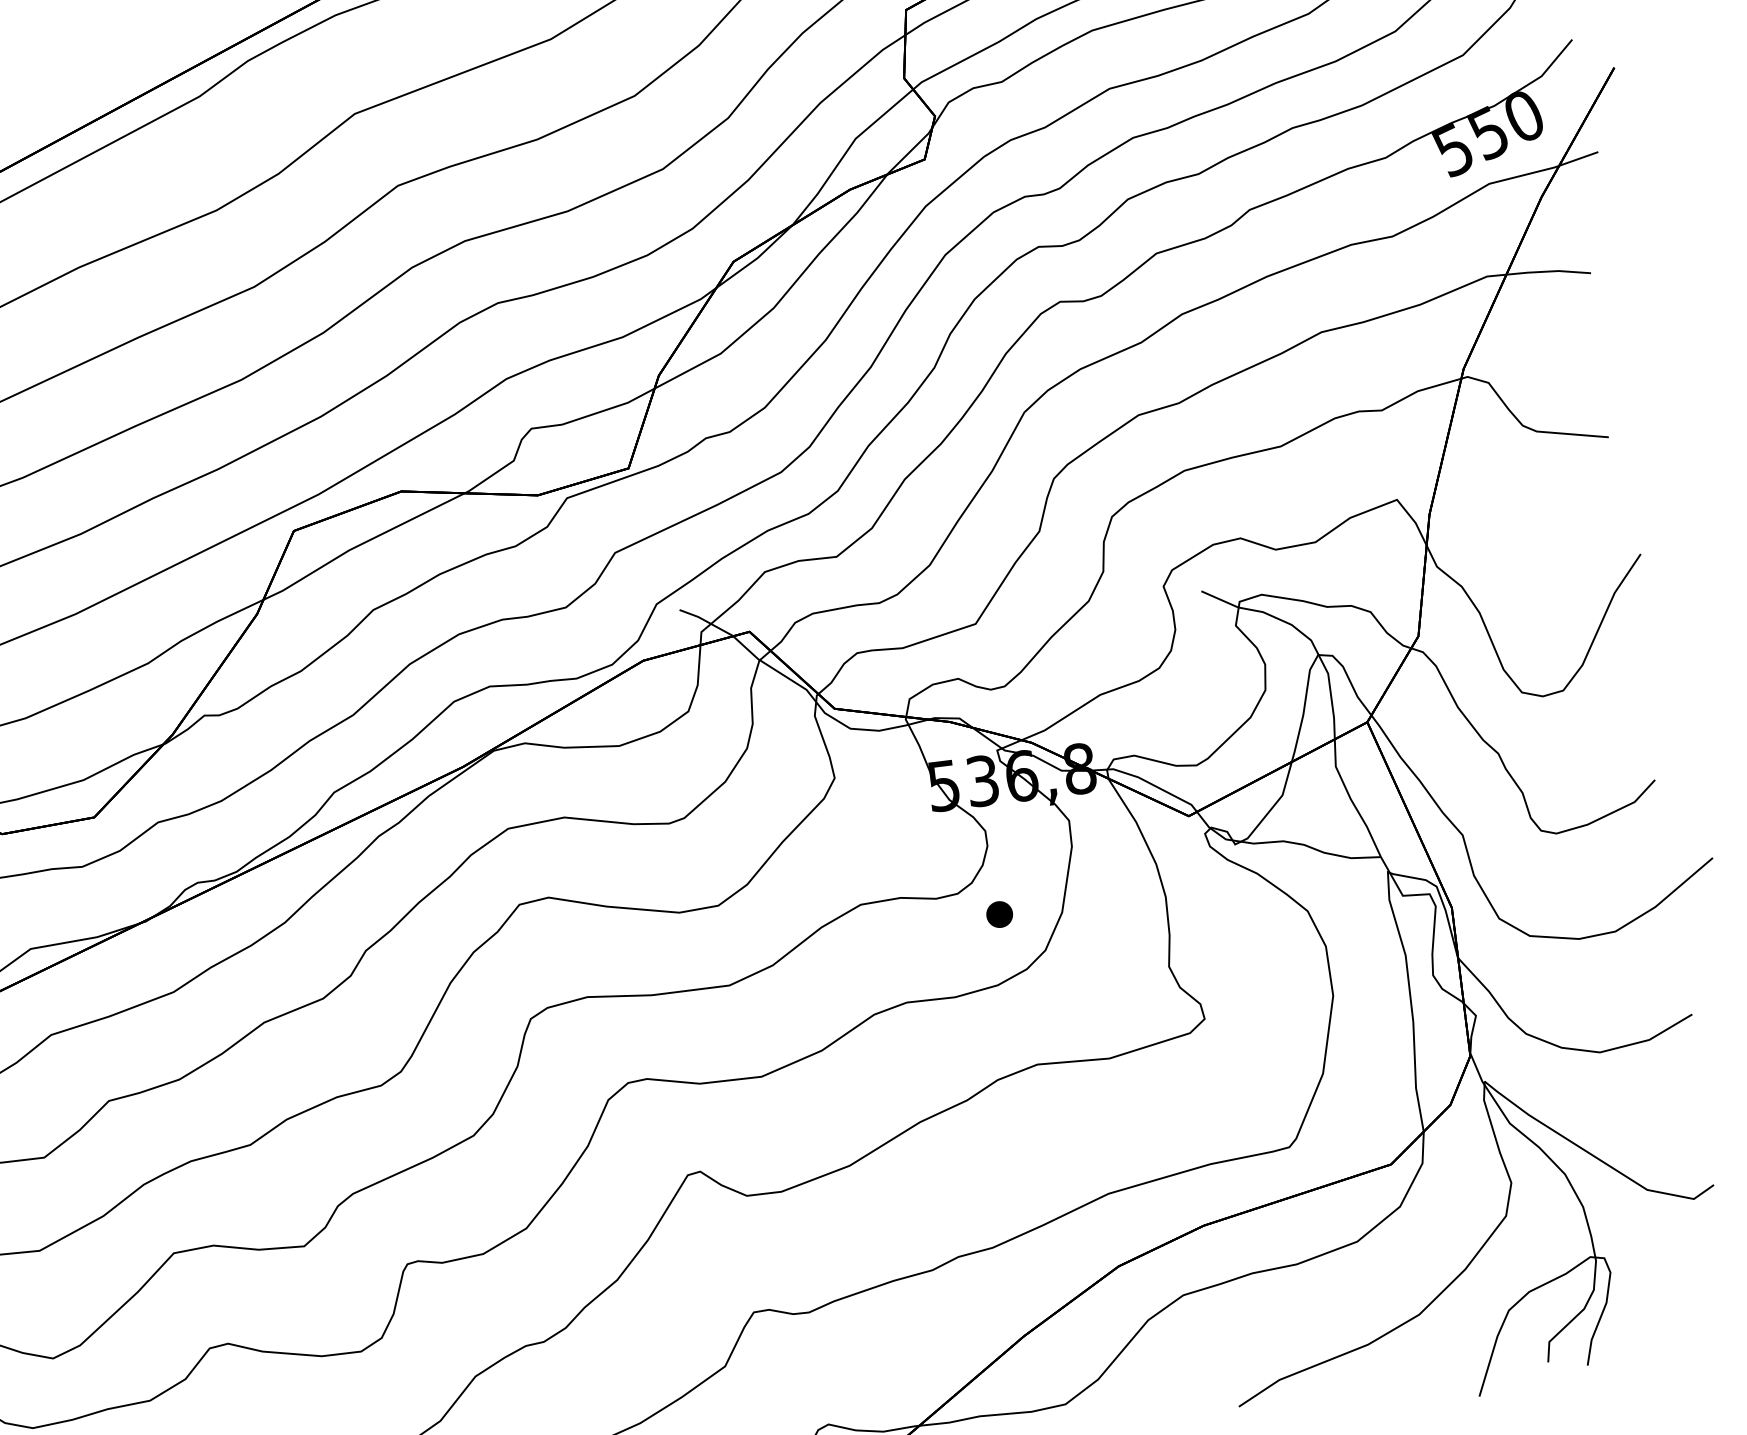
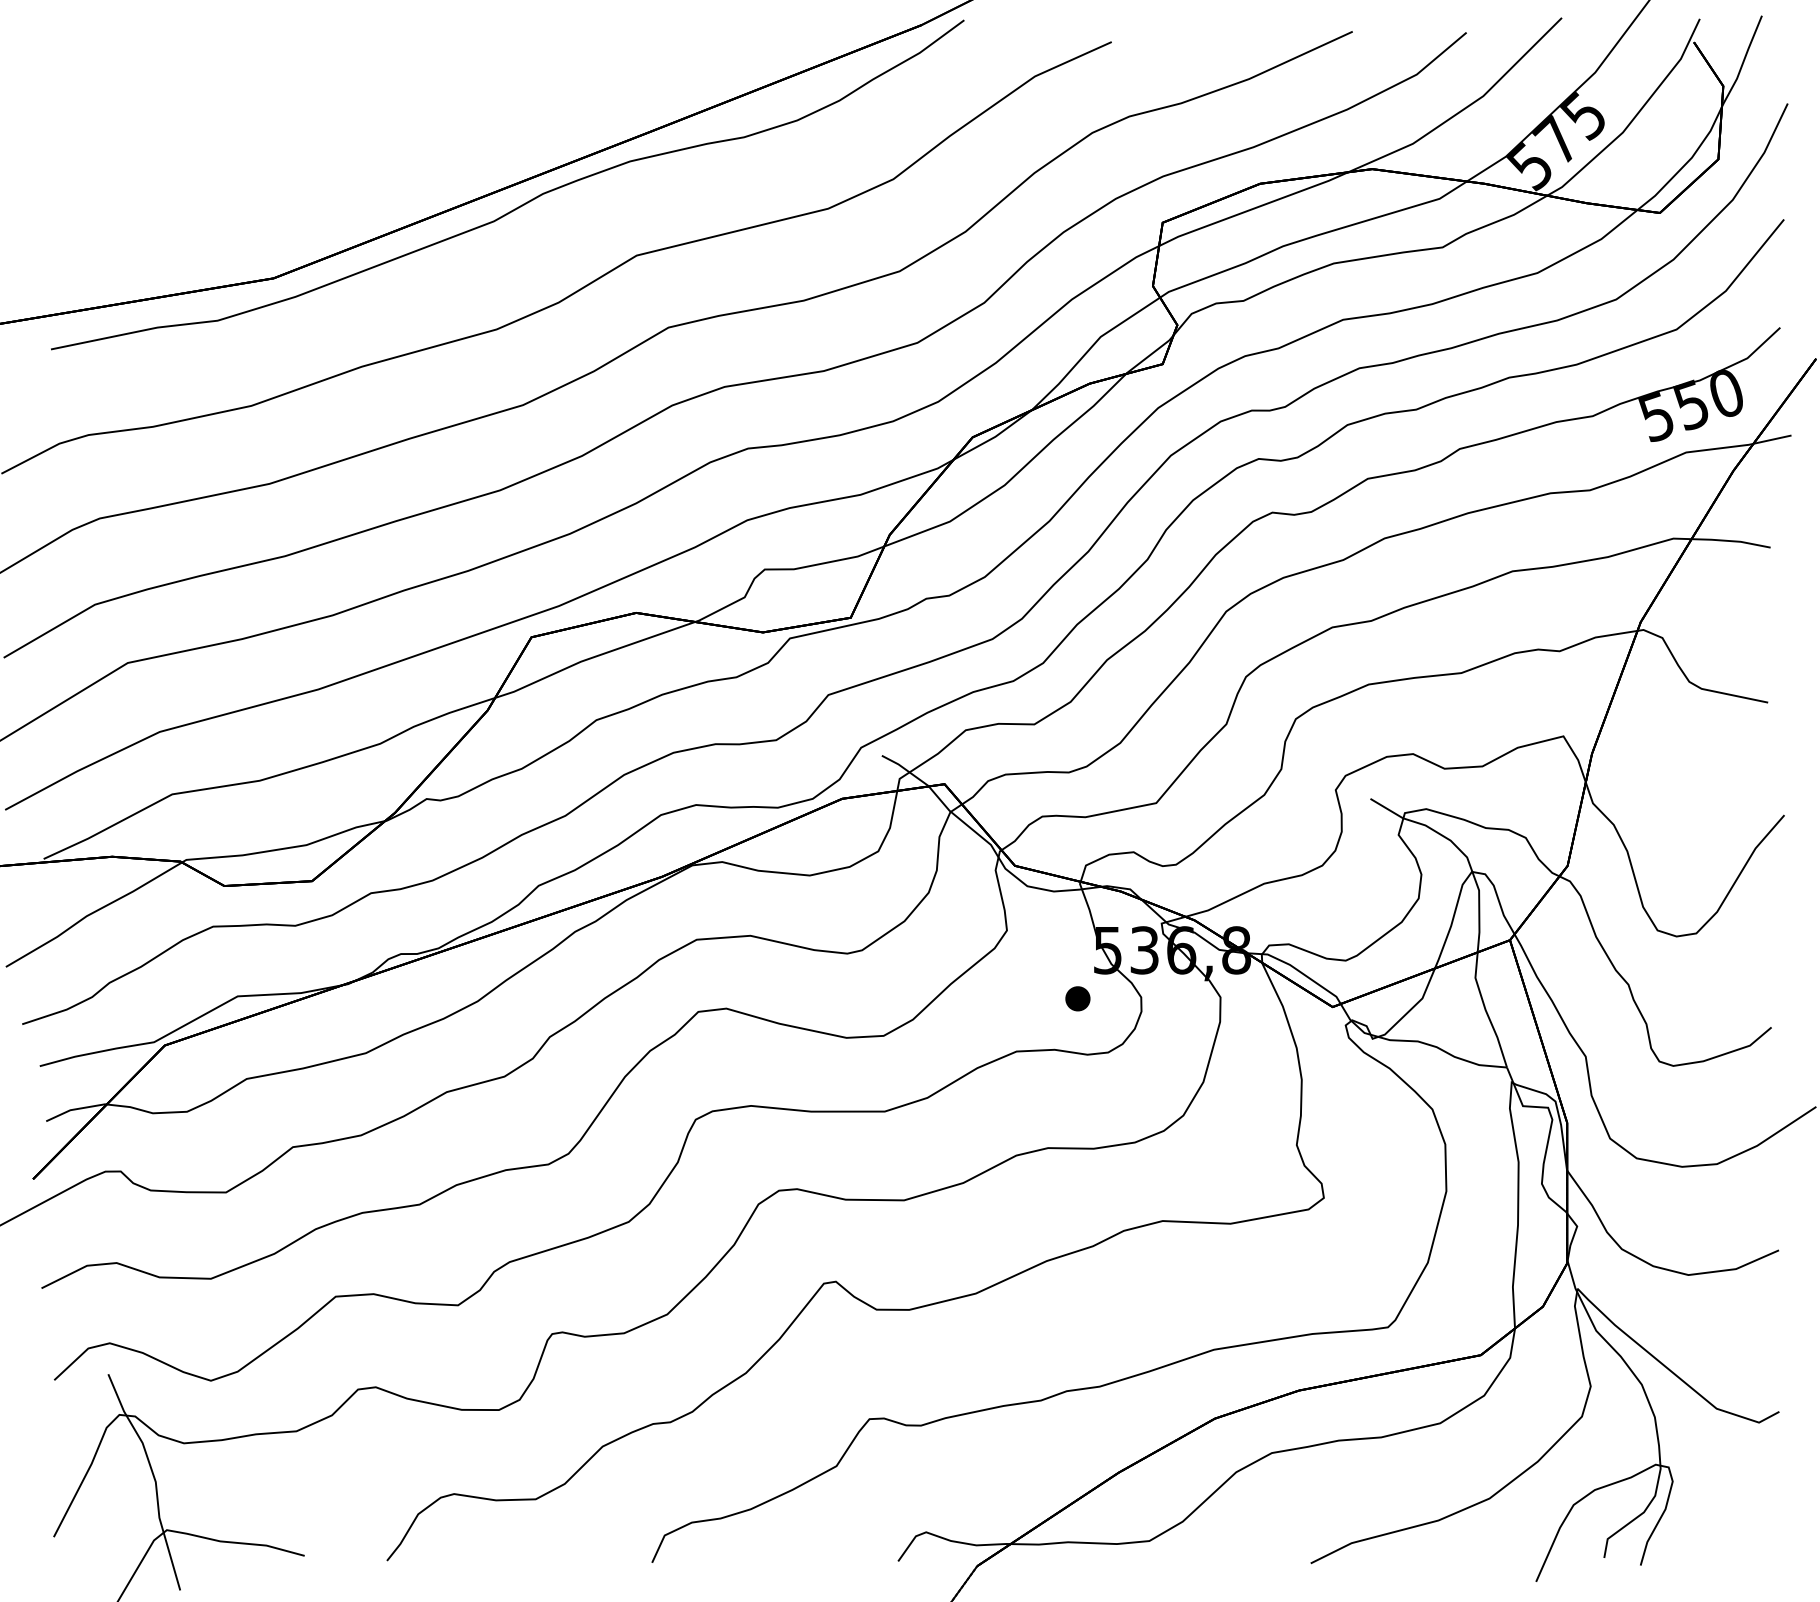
part: (999, 914) -> (1077, 998), moved

